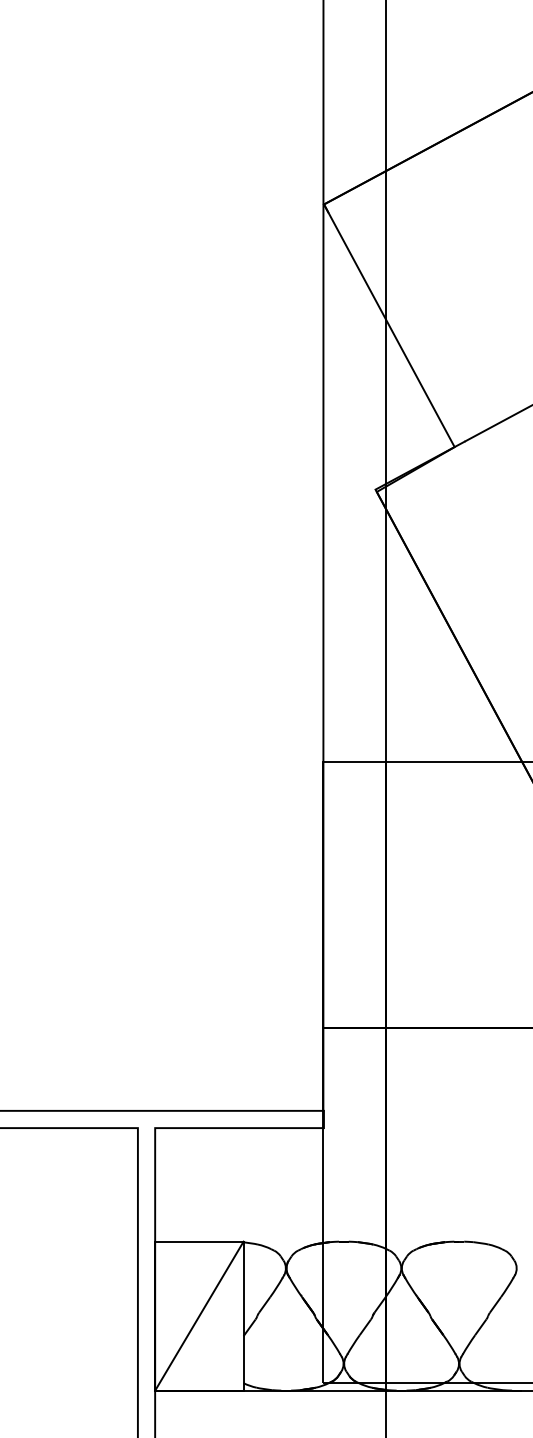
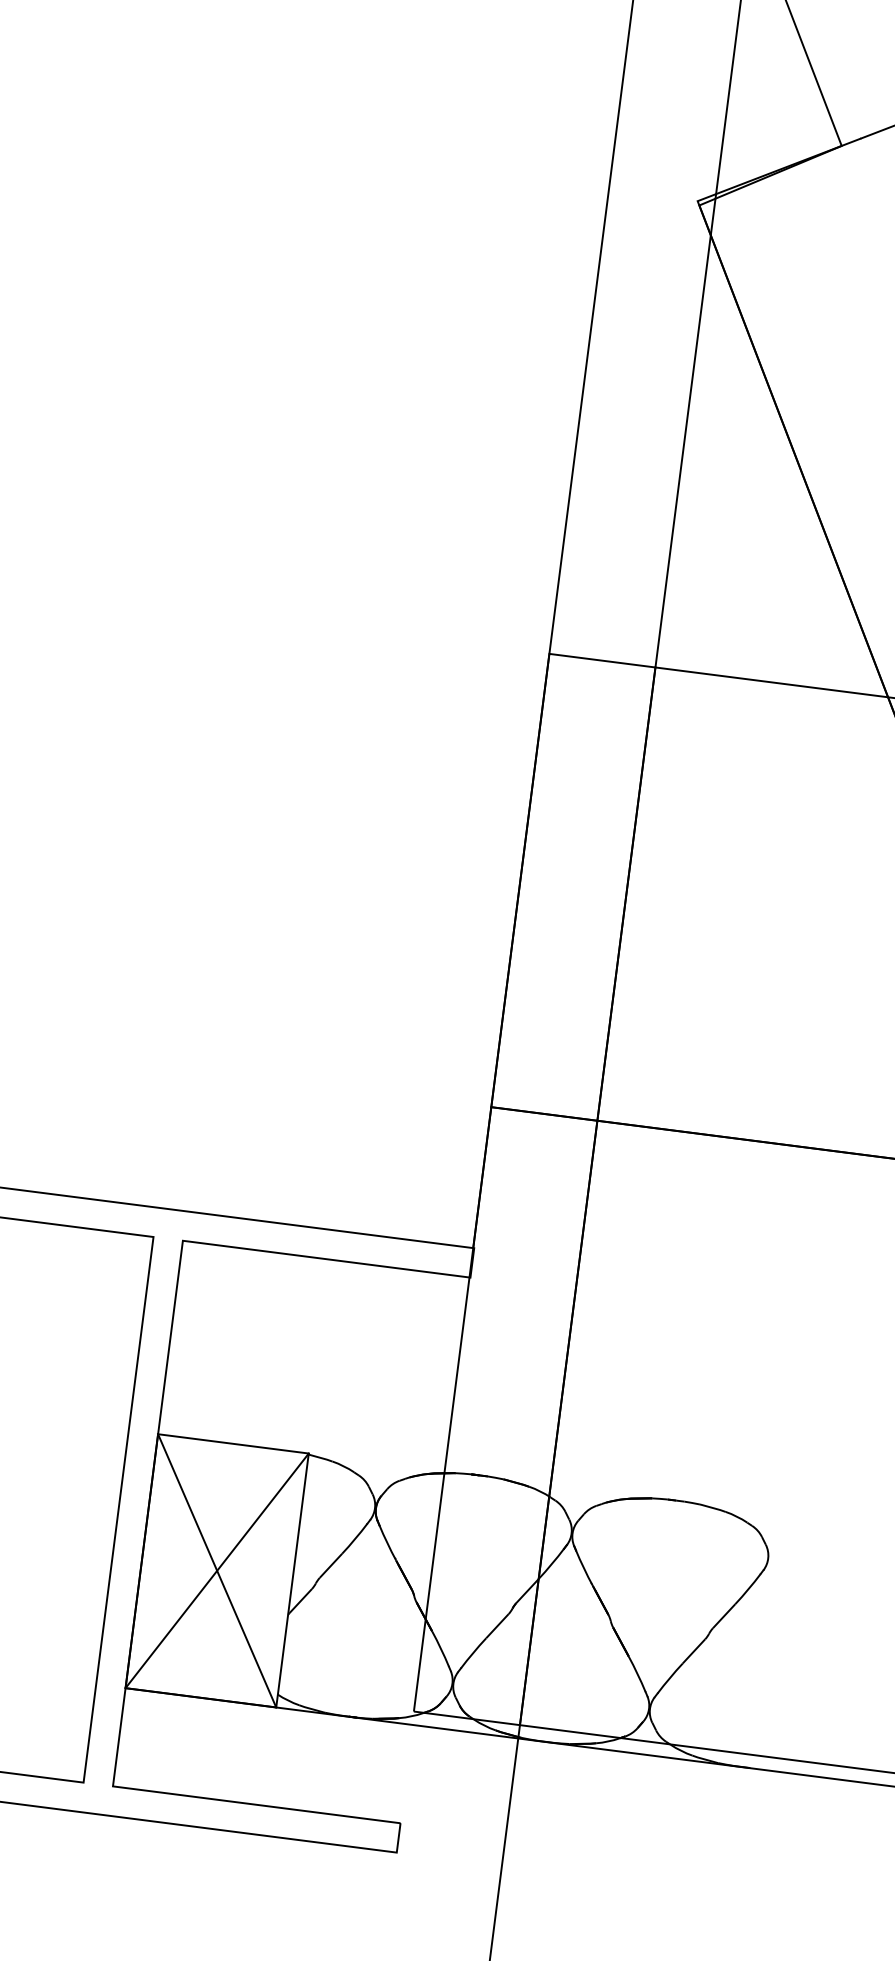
line: (199, 1315) -> (217, 1569), added

